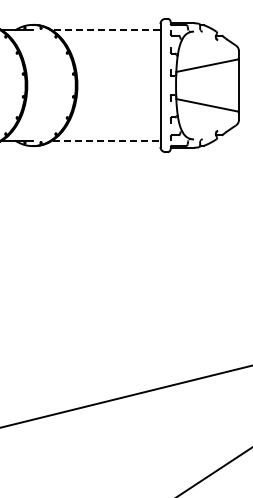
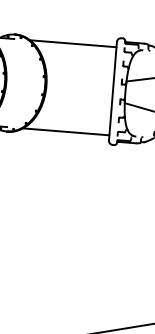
line: (106, 30) -> (73, 43), dashed -> solid
line: (106, 140) -> (66, 131), dashed -> solid

